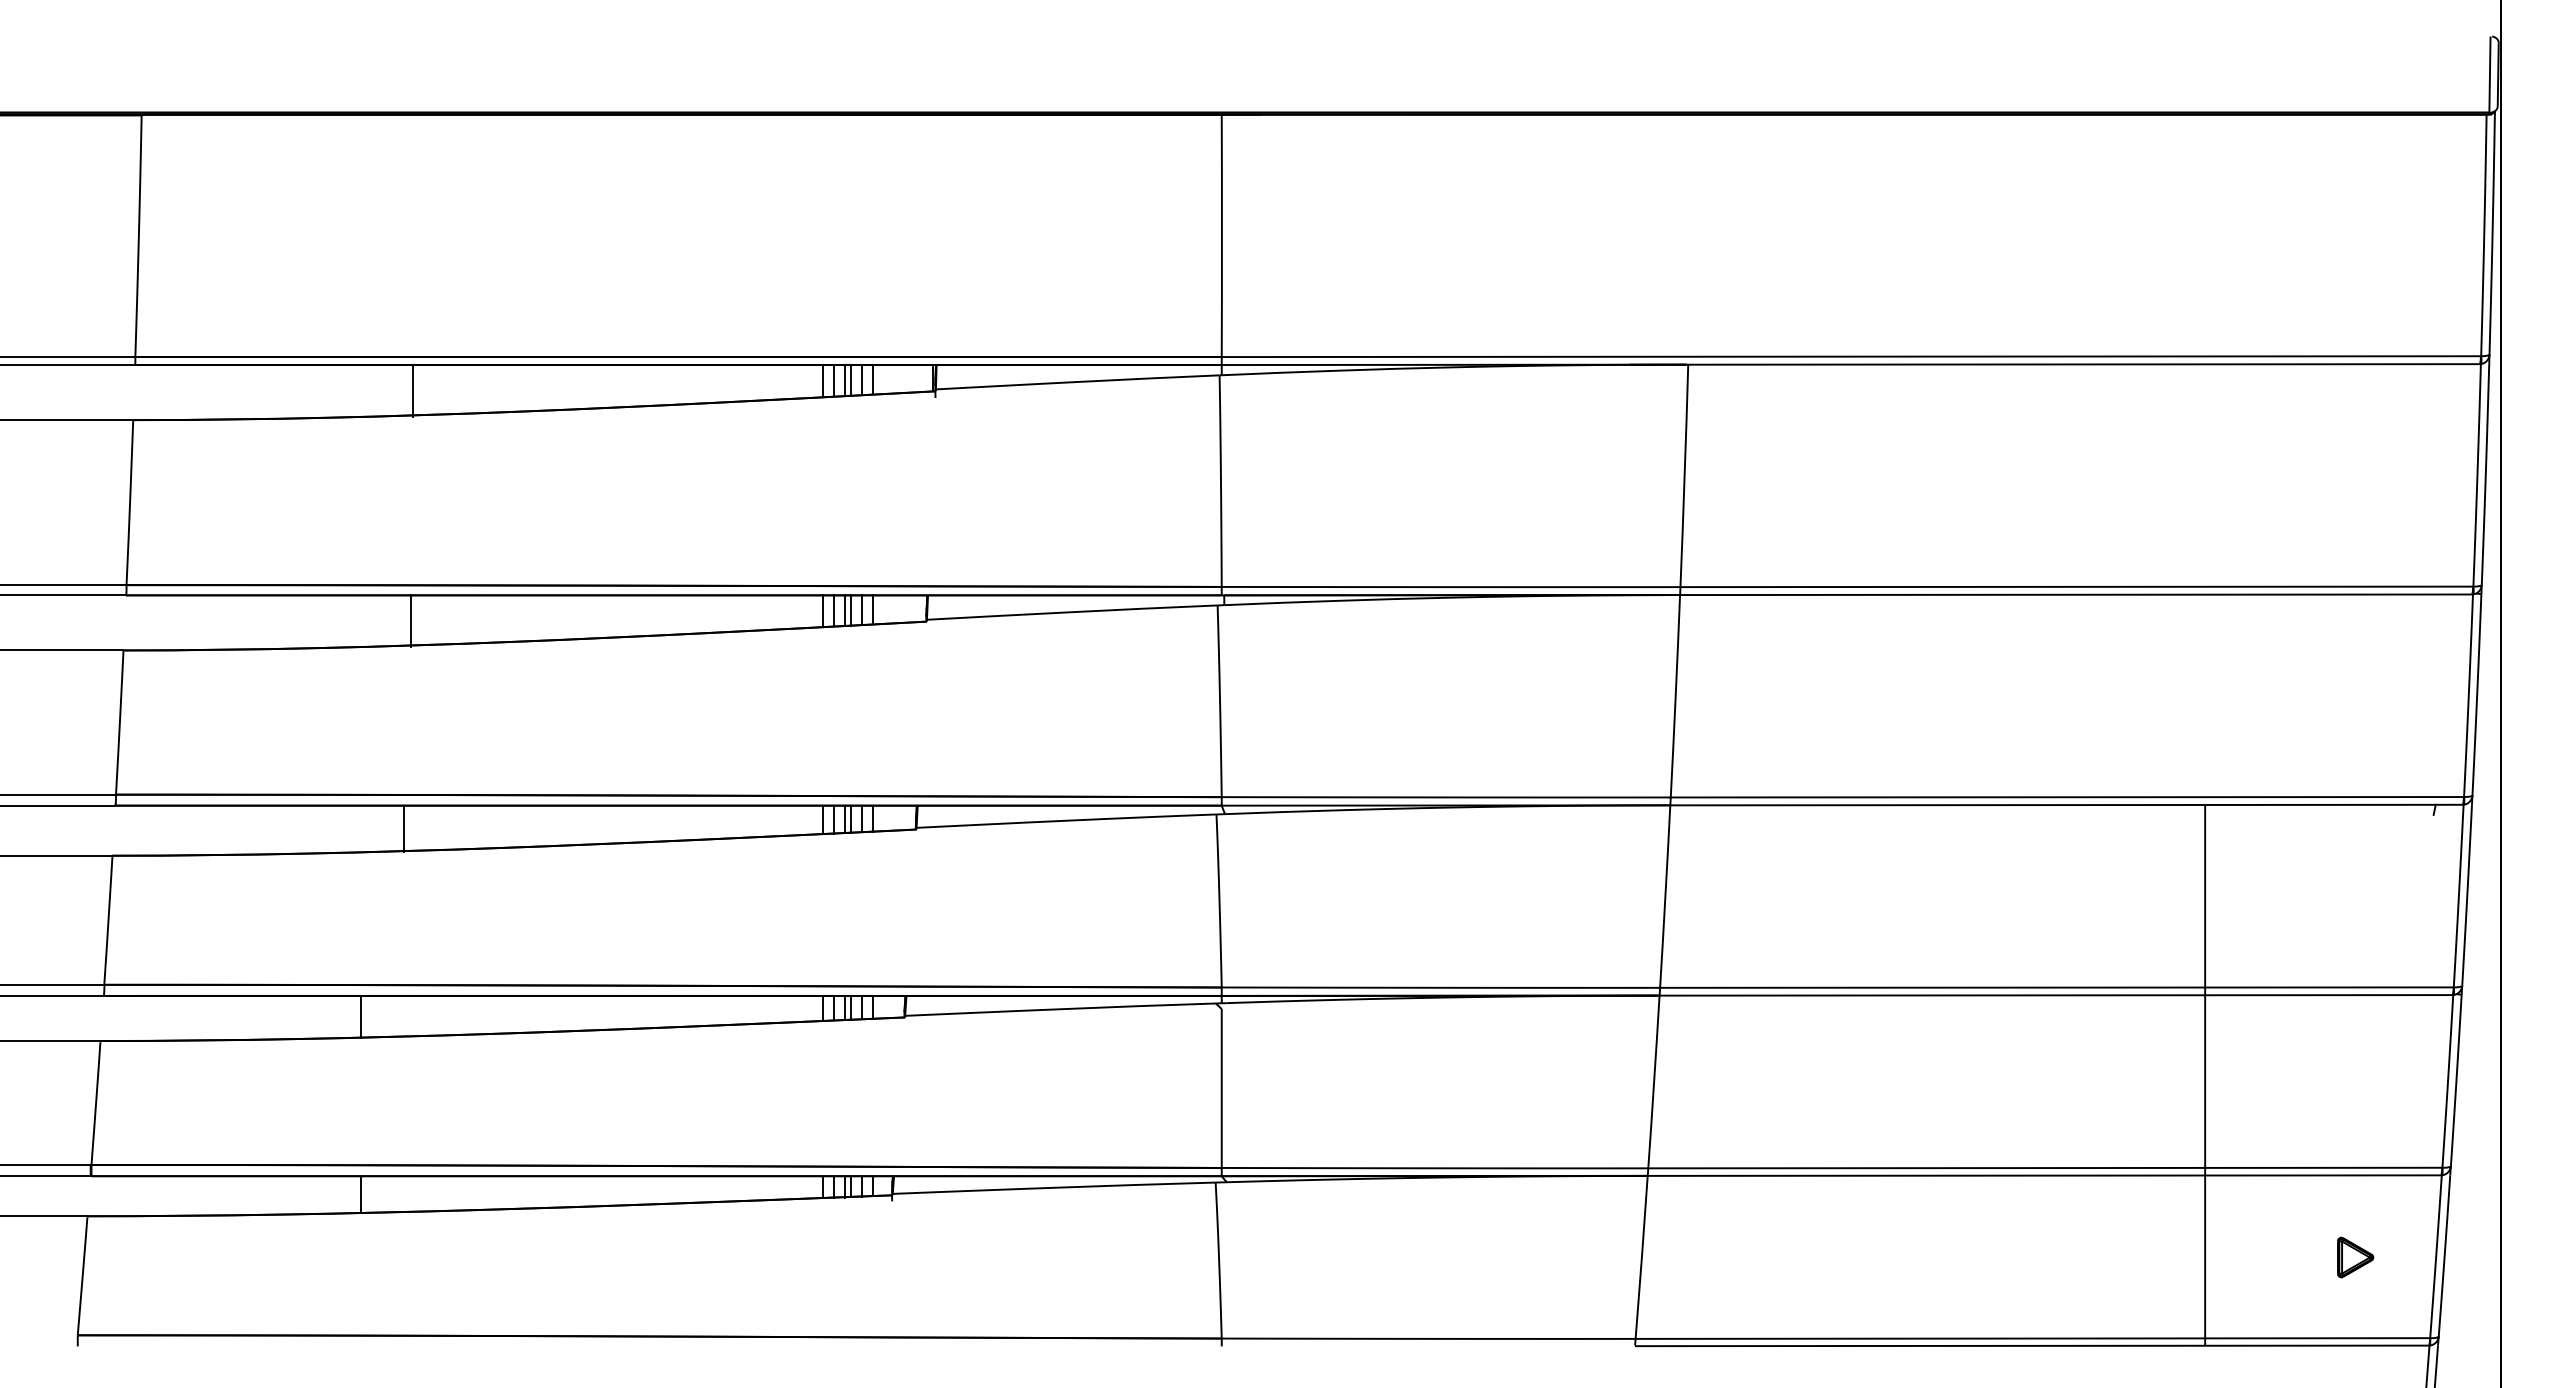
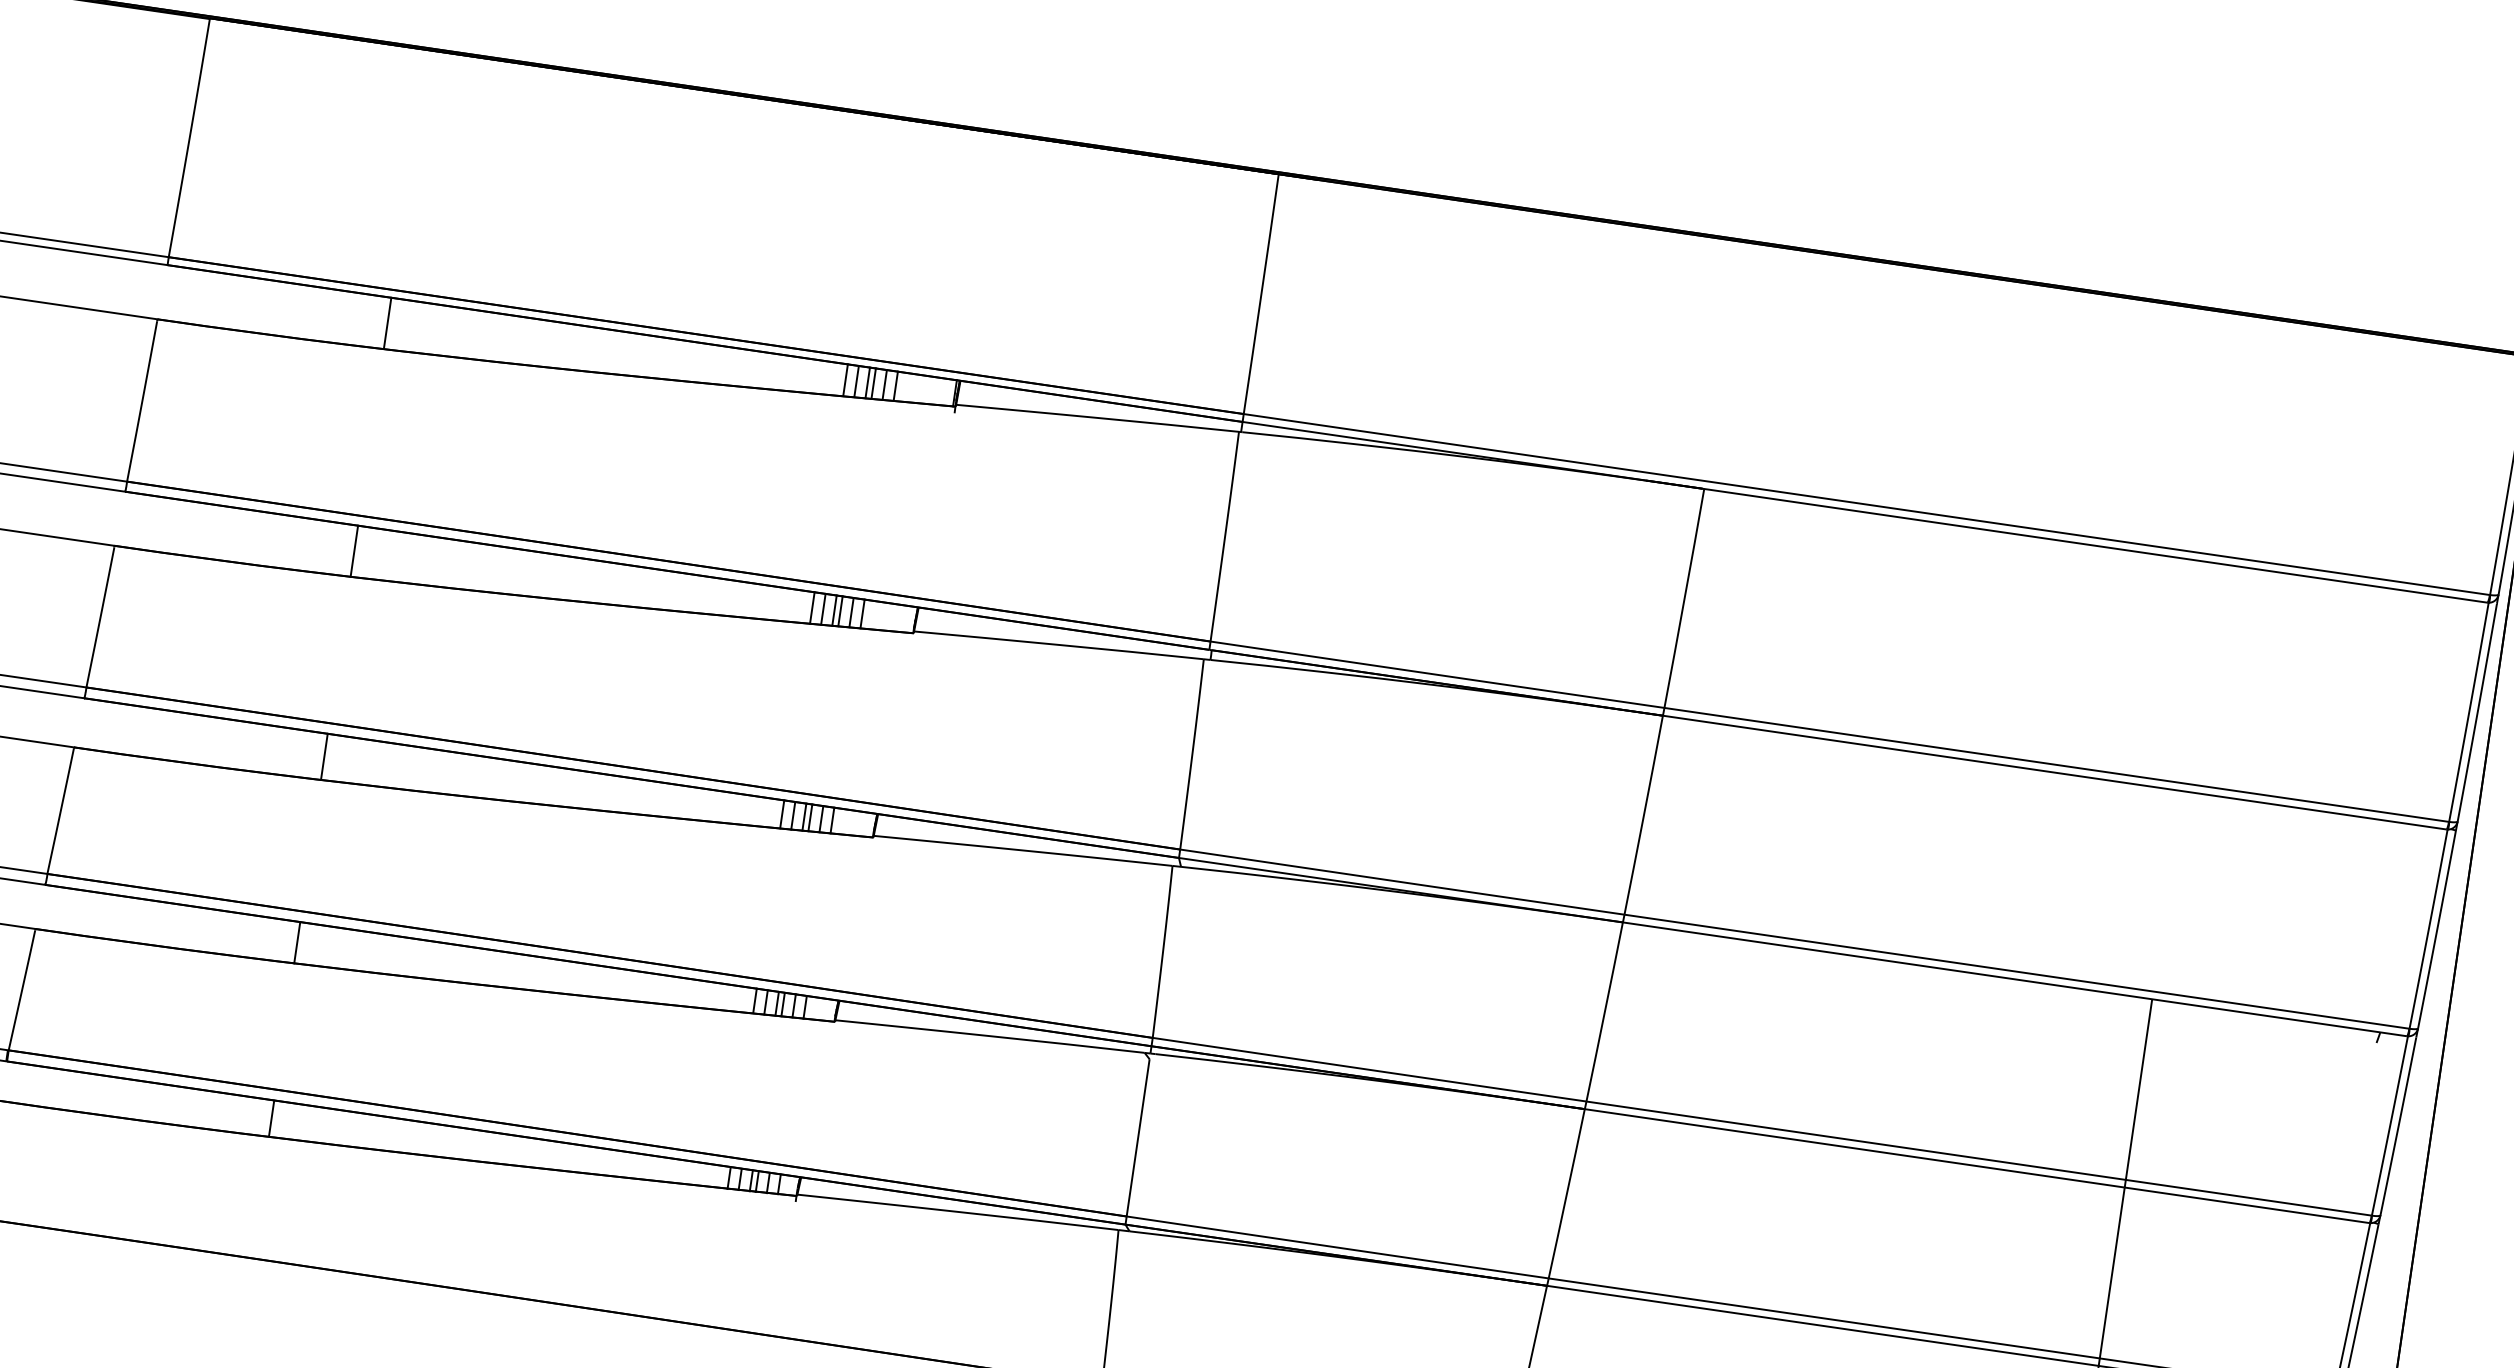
line: (413, 390) -> (387, 322), moved
line: (411, 620) -> (354, 550), moved
line: (404, 828) -> (324, 756), moved

